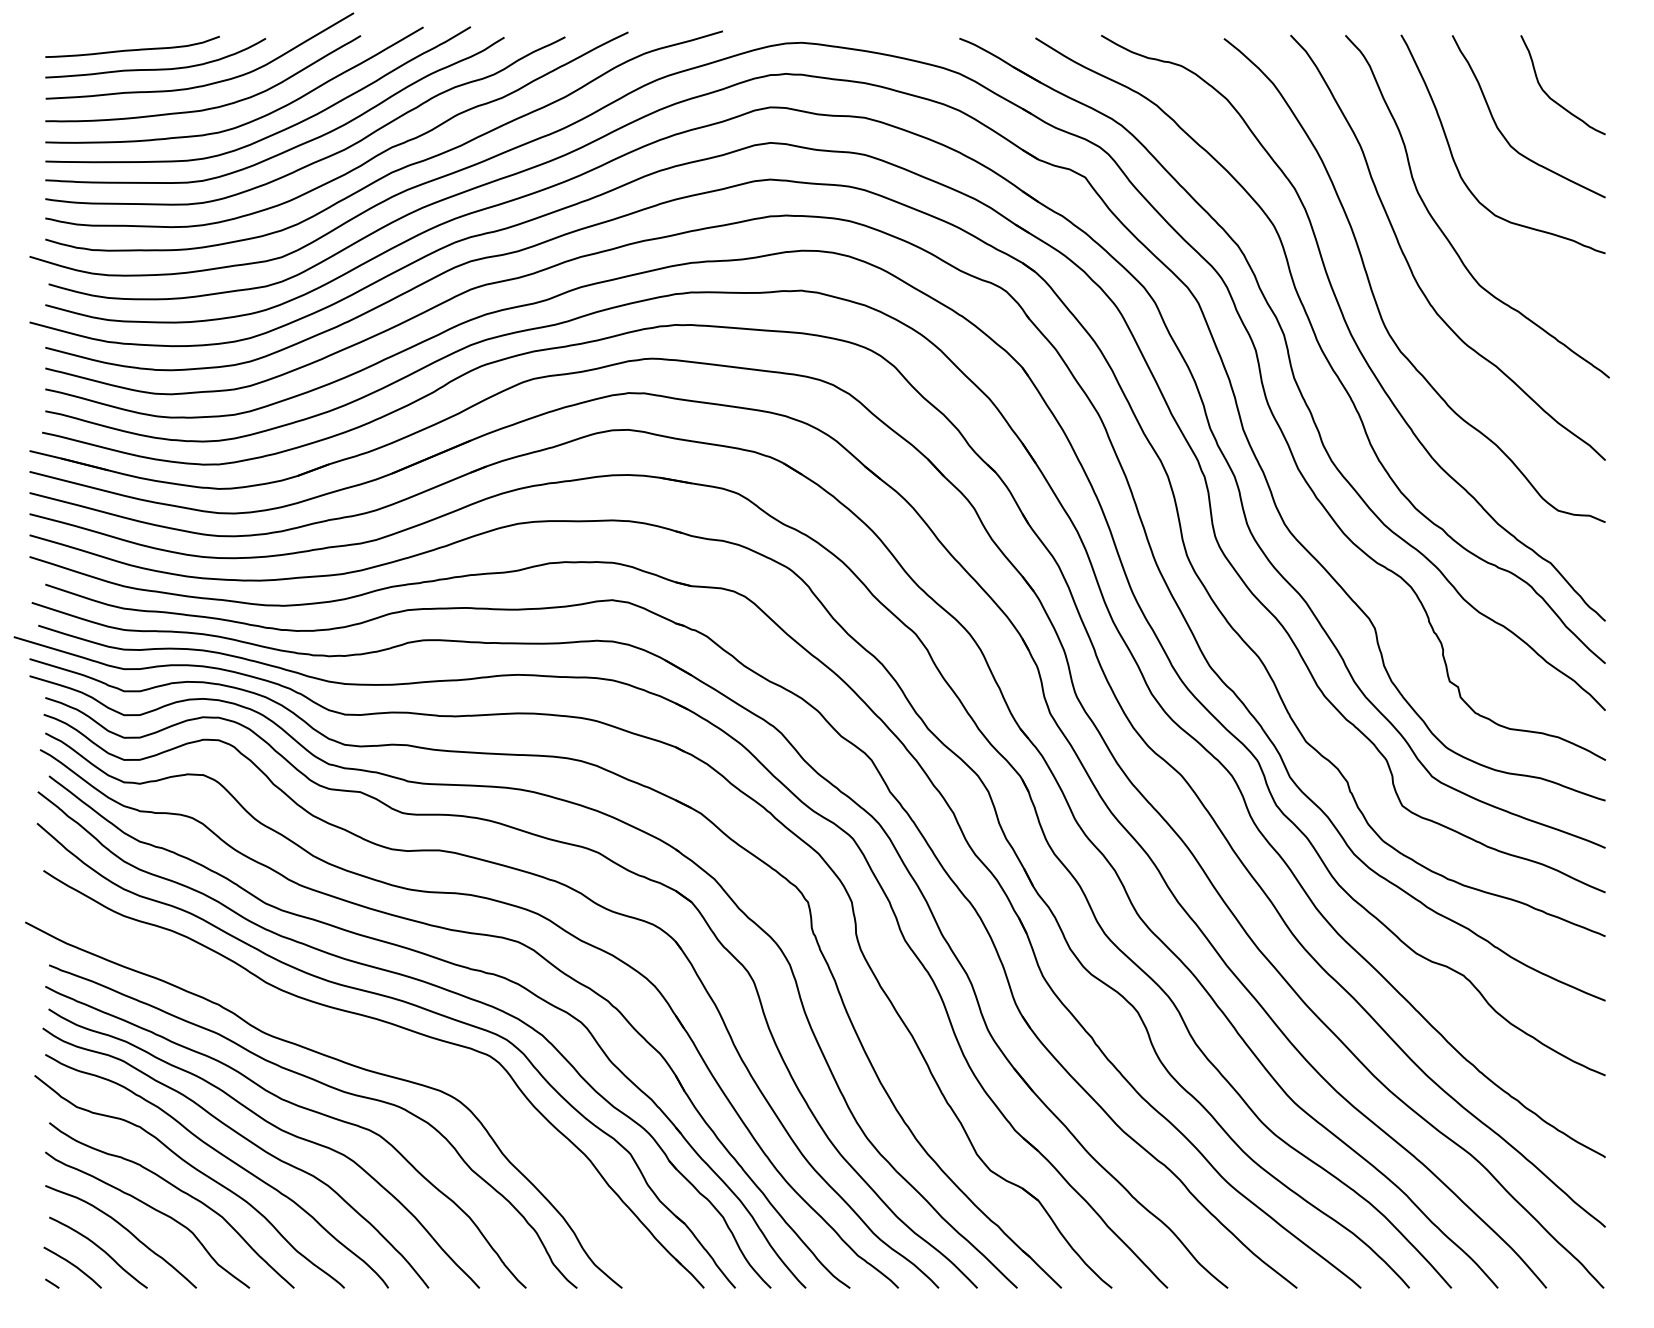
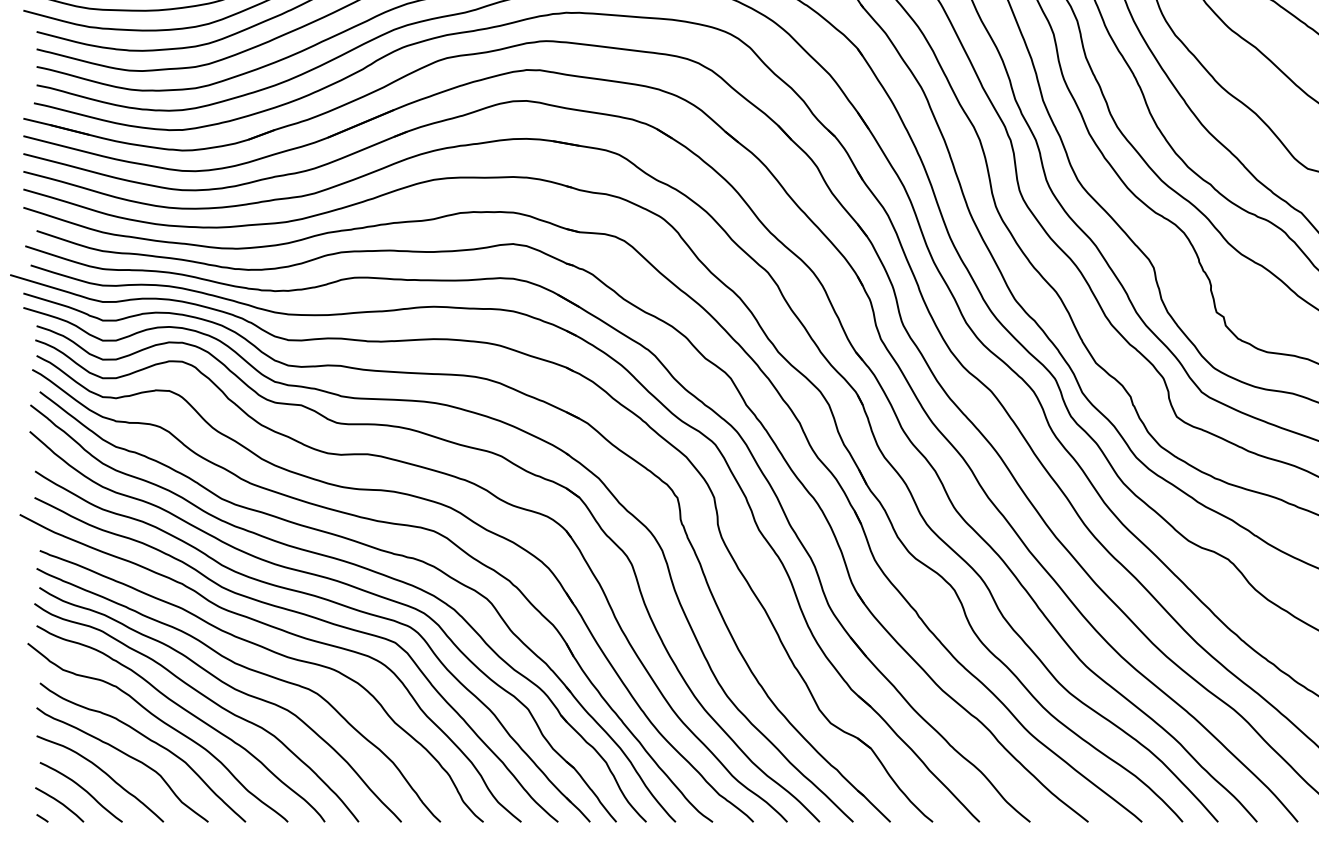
curve: (367, 1043) -> (307, 616), added

